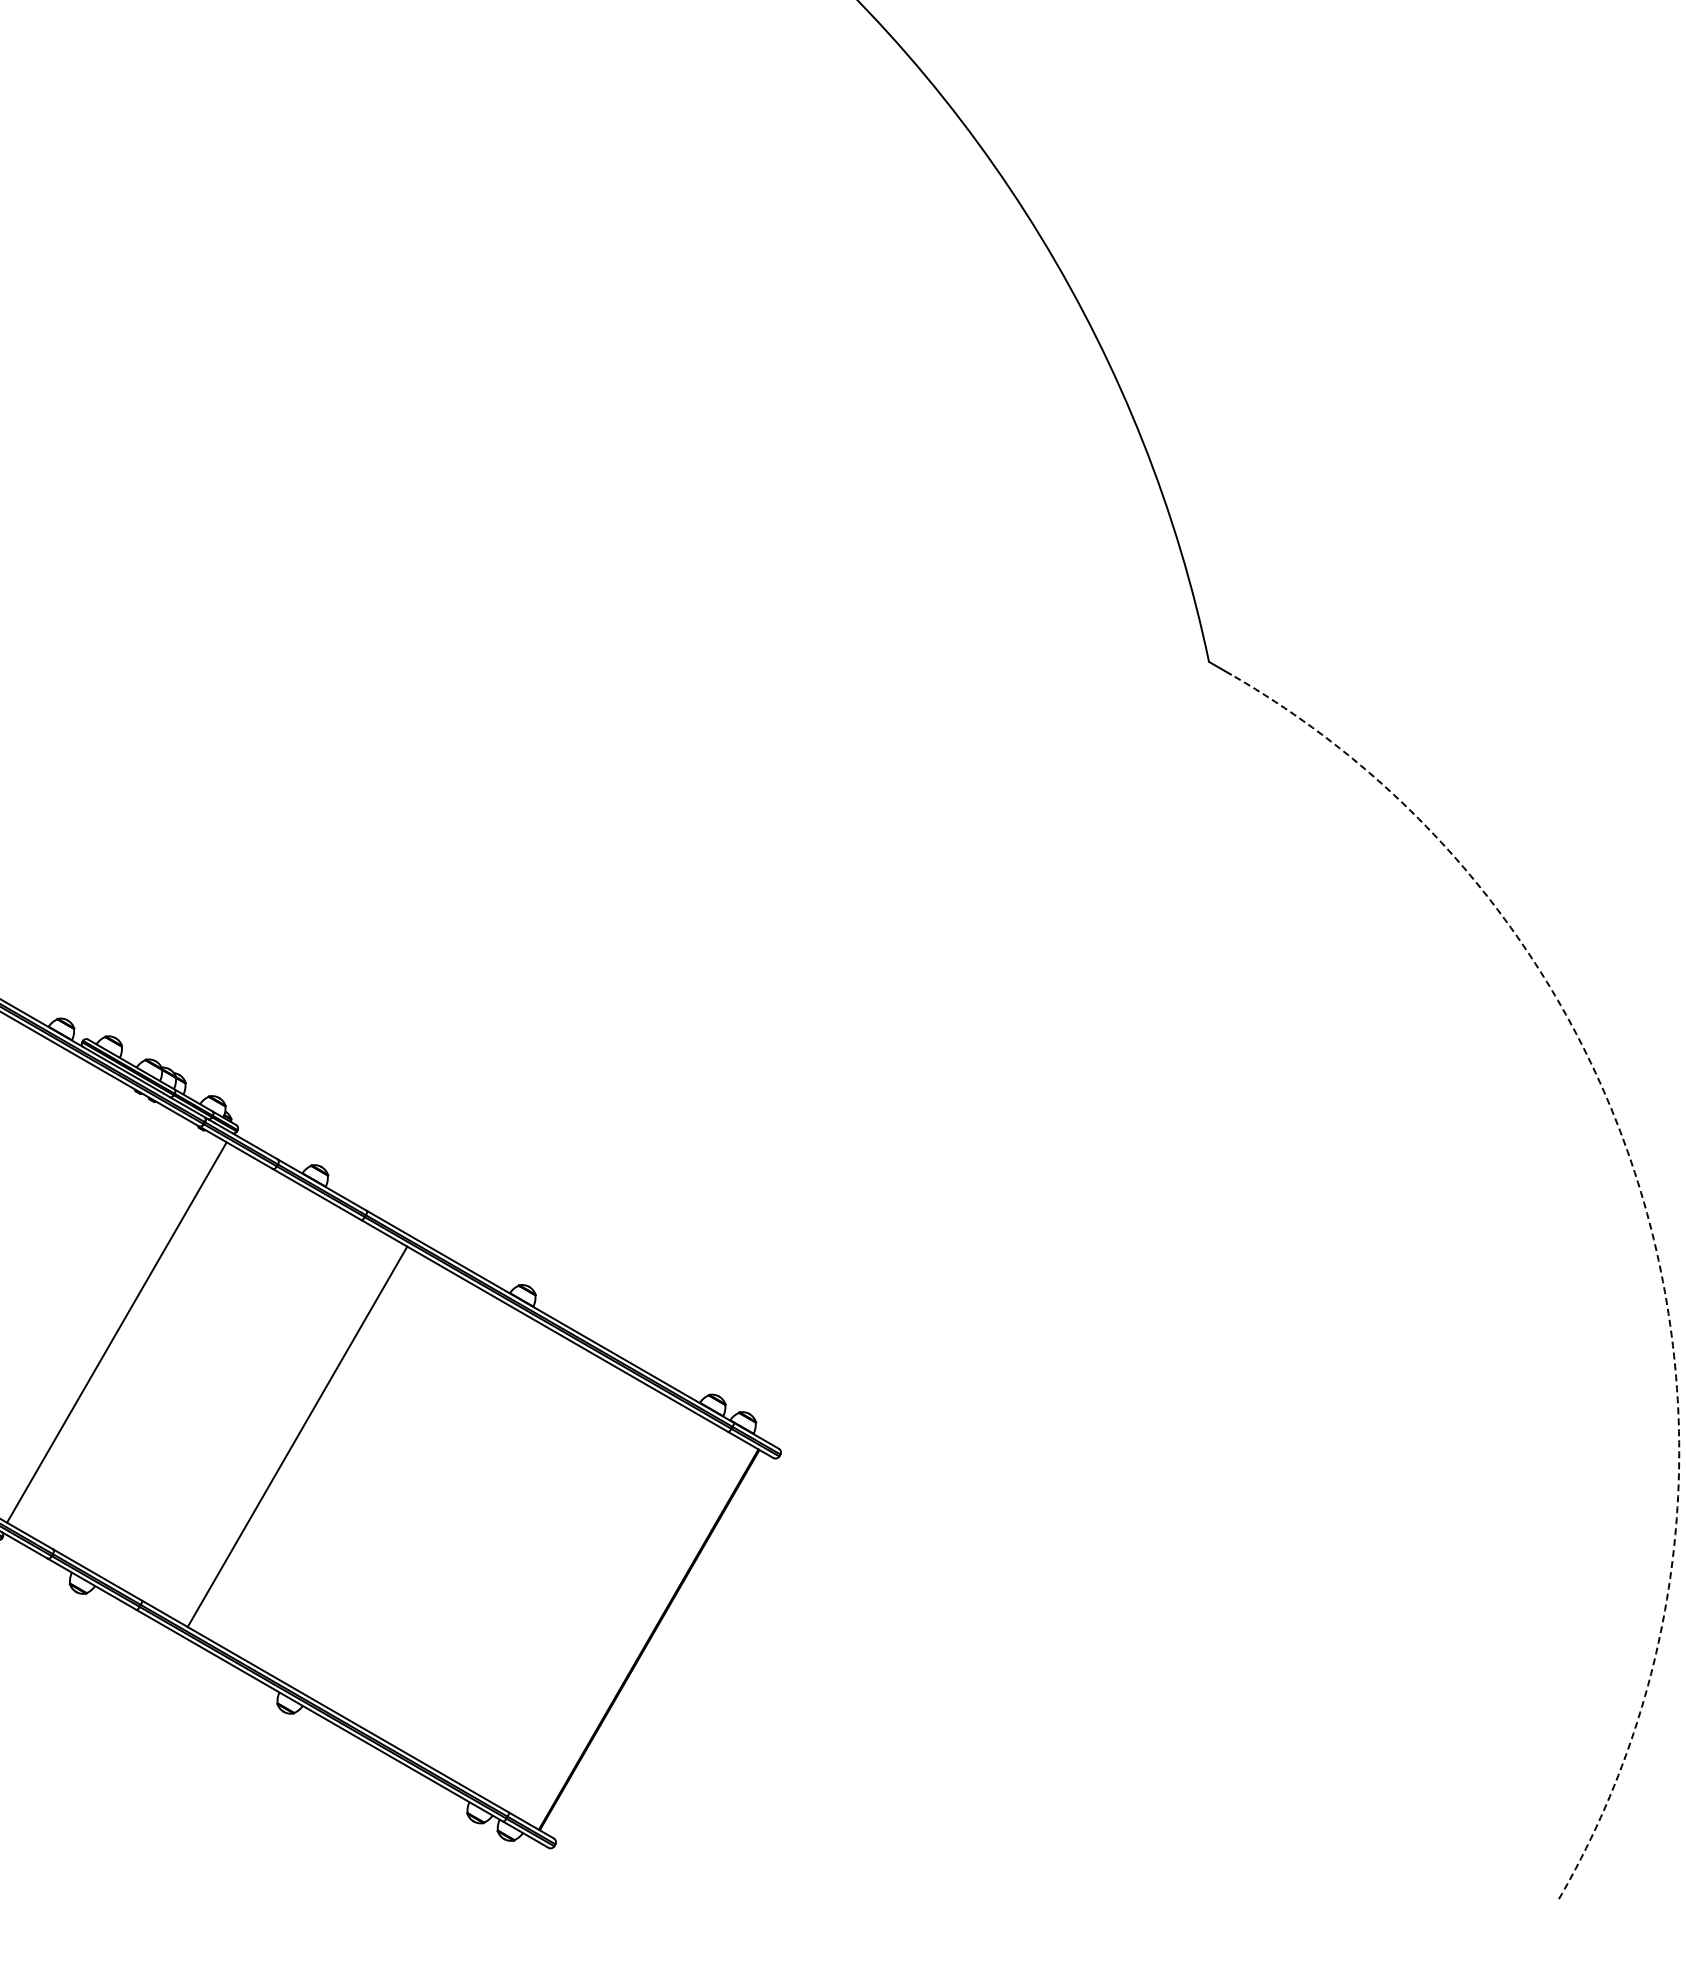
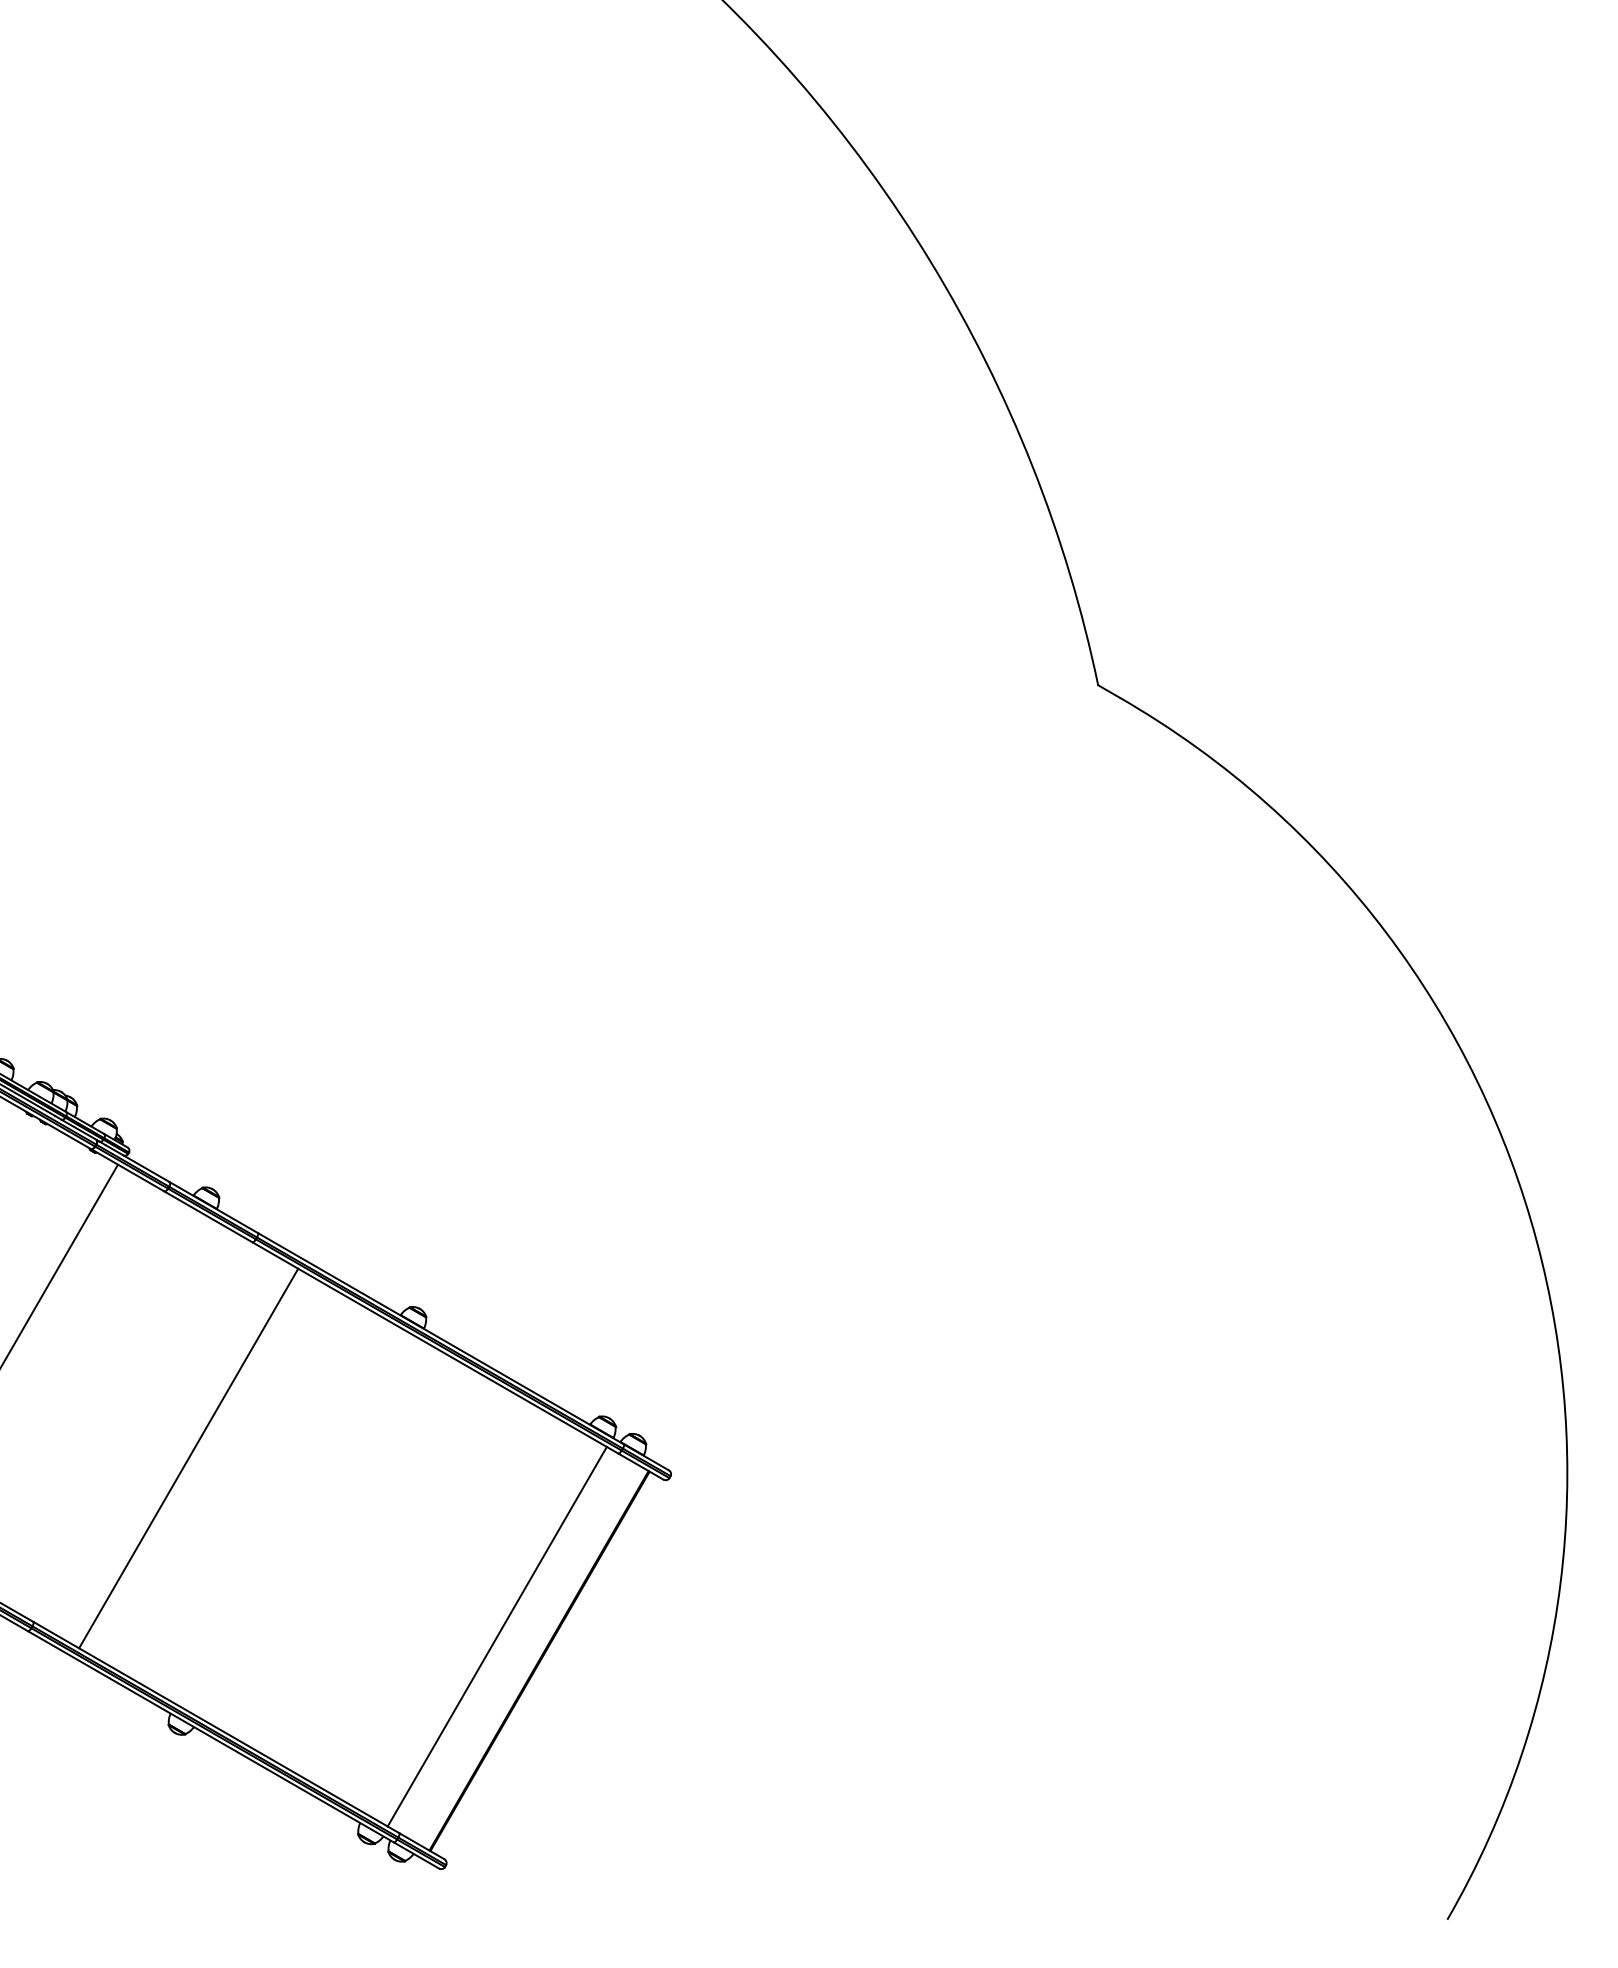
arc: (1648, 1218) -> (1536, 1240), dashed -> solid
line: (606, 1615) -> (496, 1636), added

